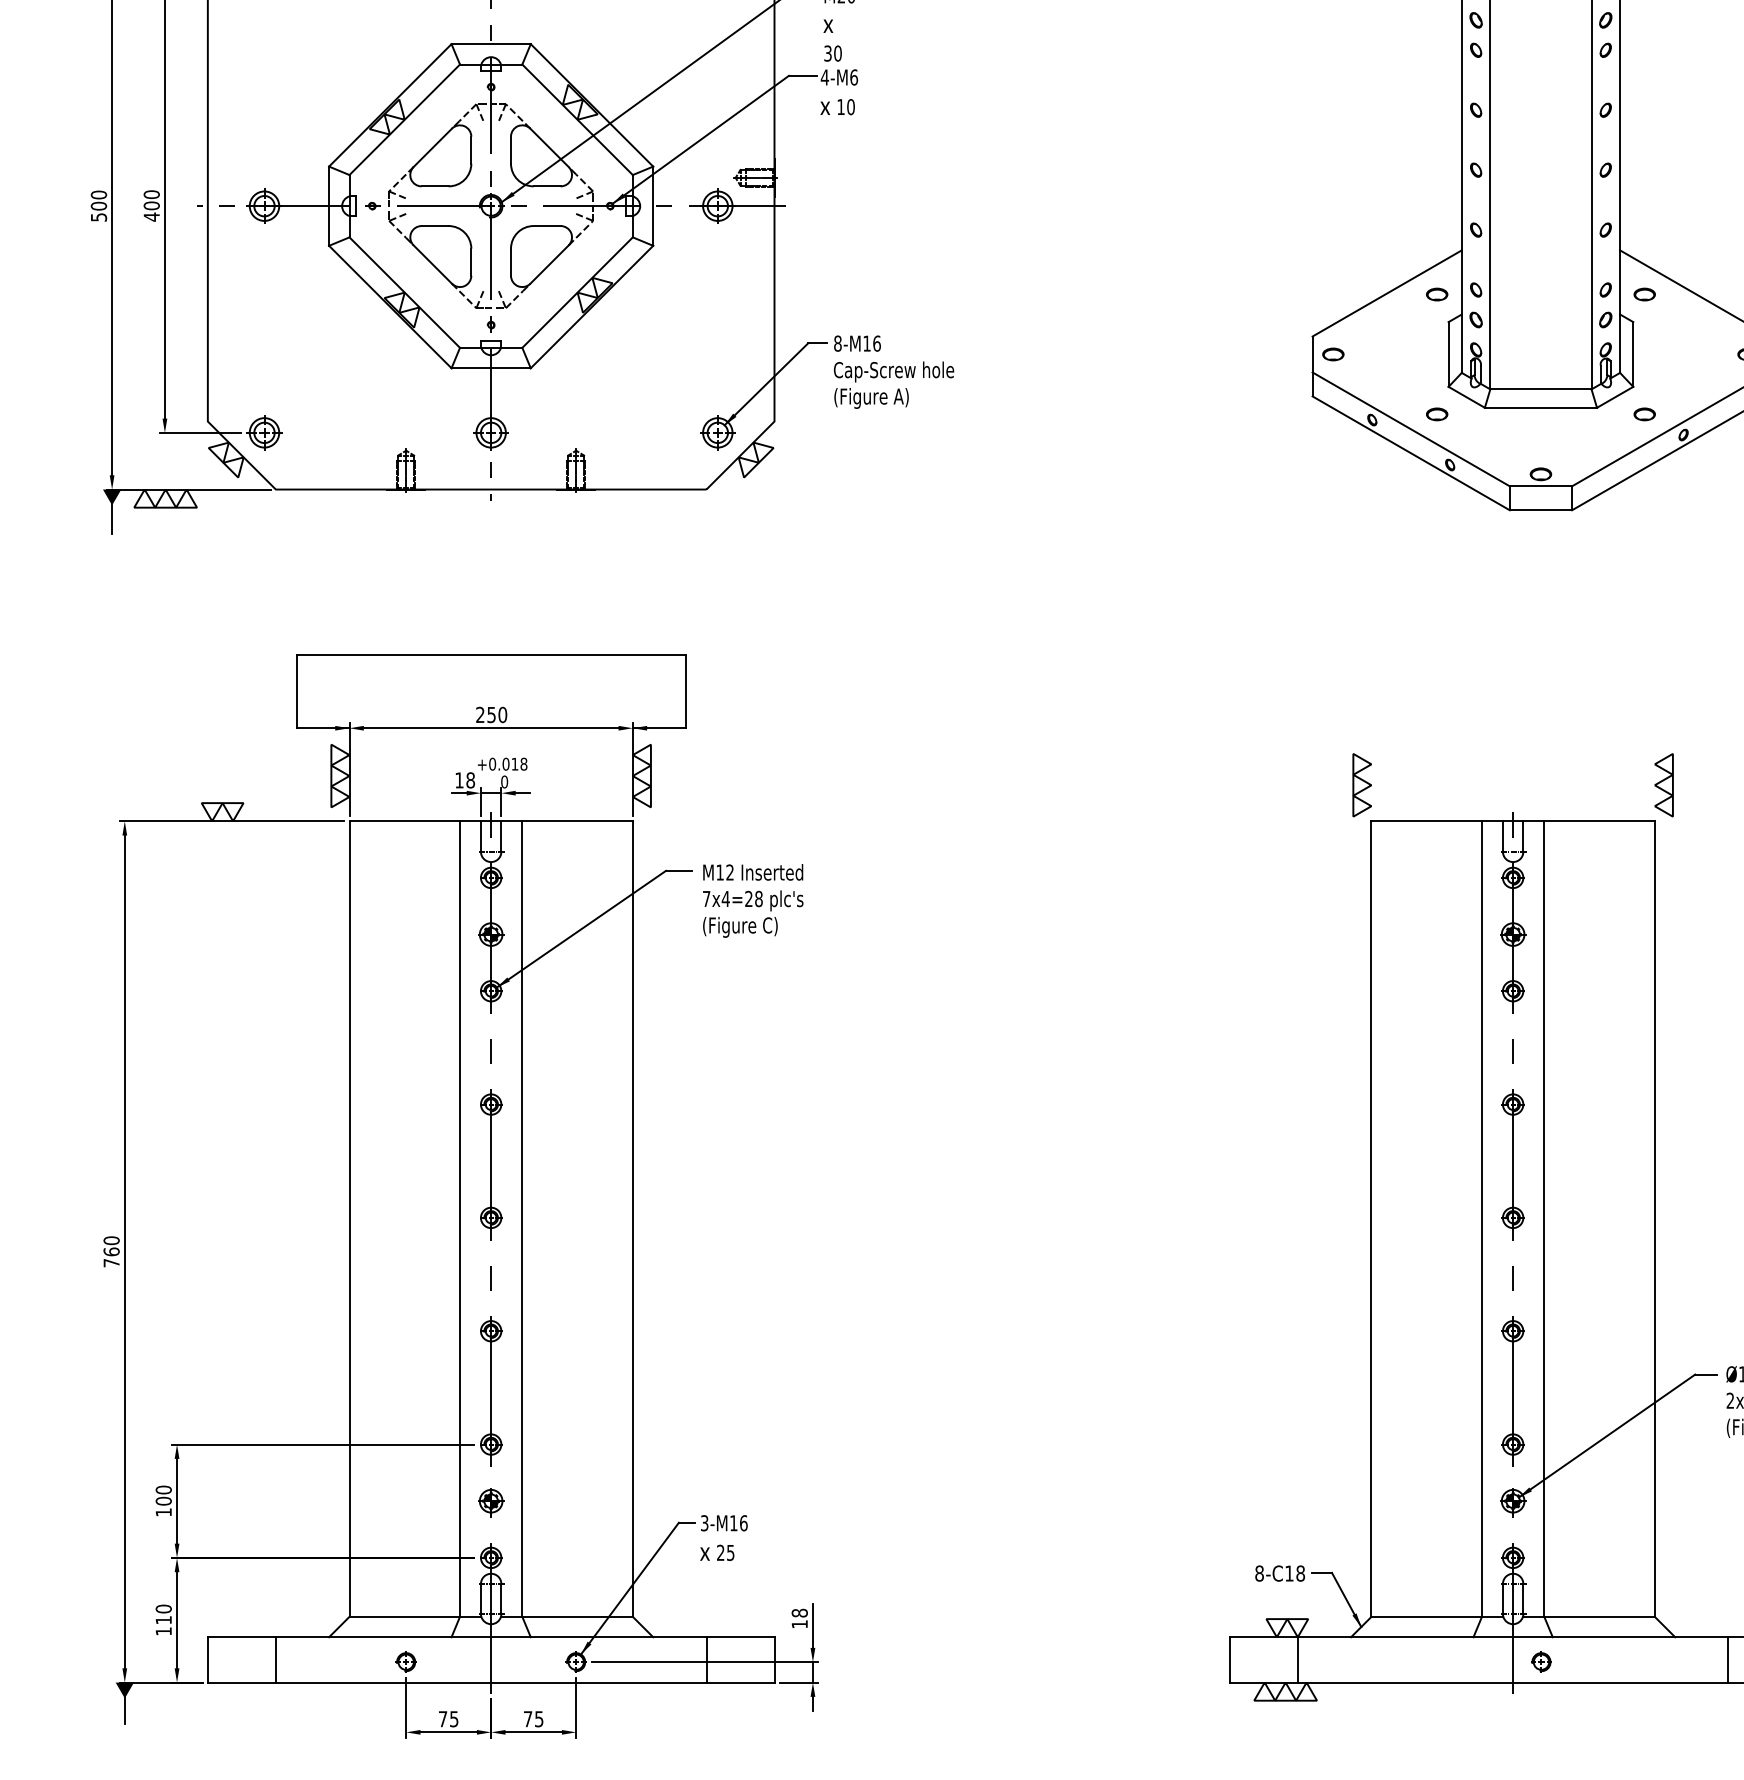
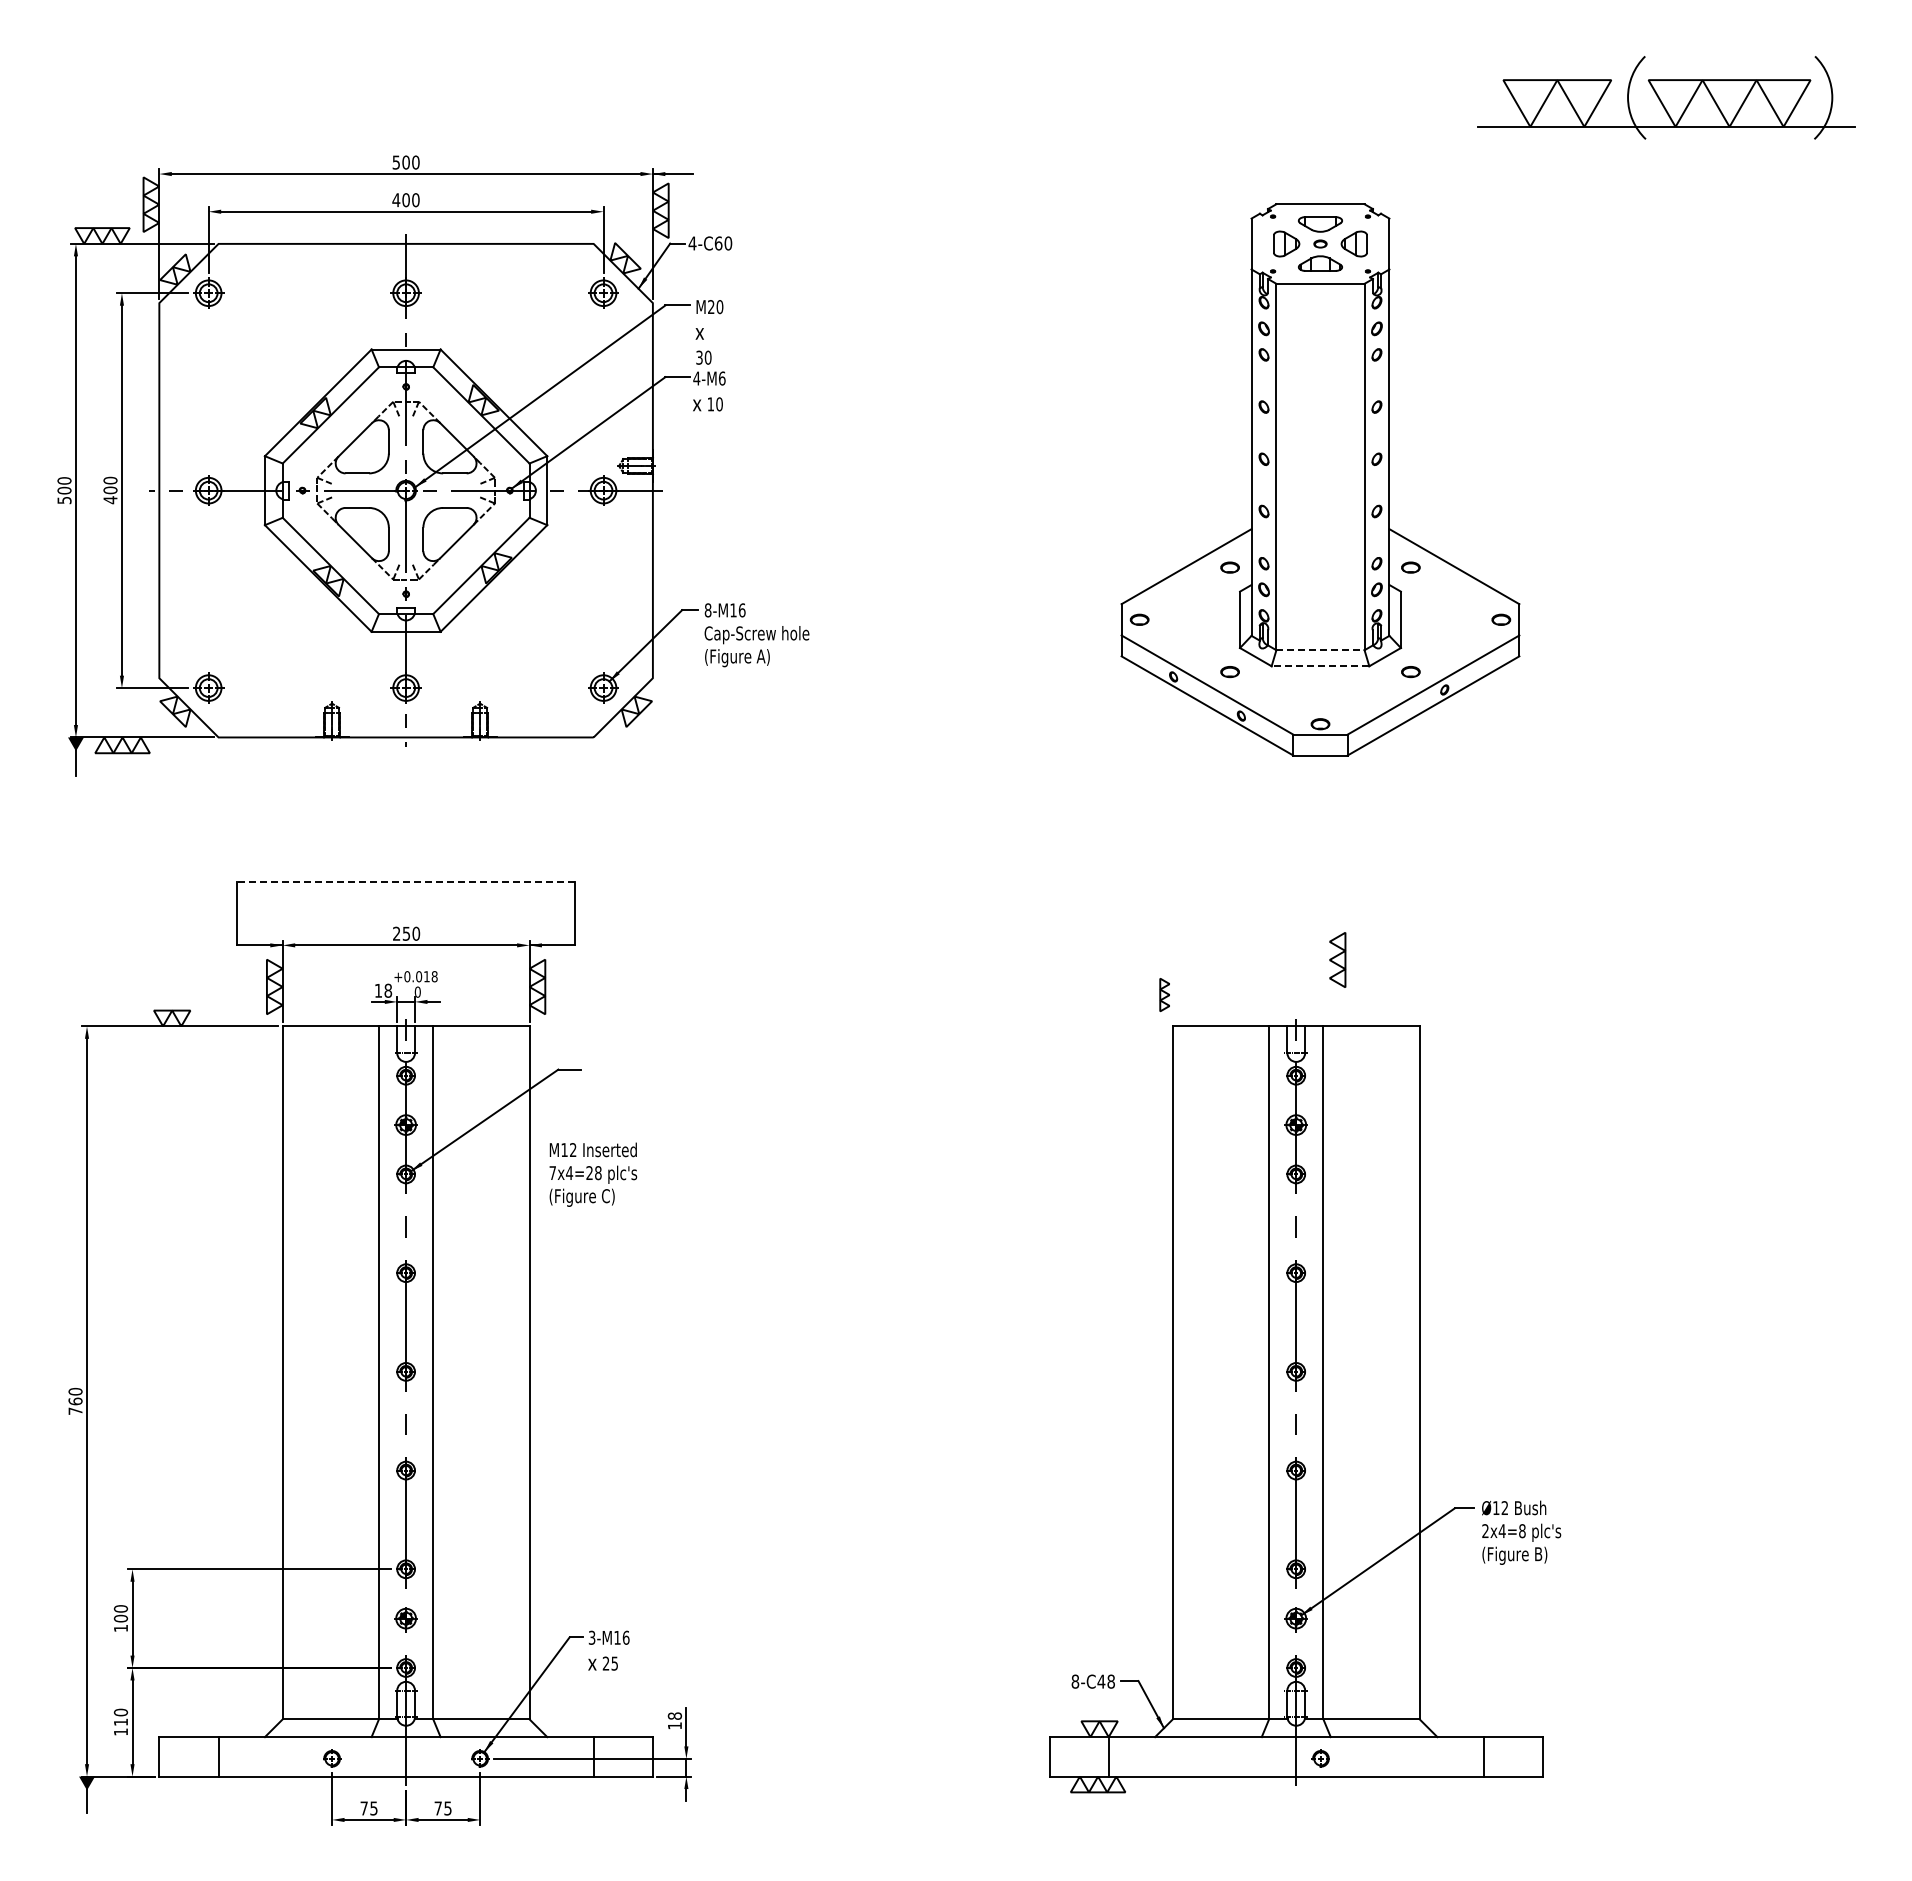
line: (1540, 389) -> (1320, 650), solid -> dashed
line: (1540, 408) -> (1320, 666), solid -> dashed
line: (490, 654) -> (405, 881), solid -> dashed
part: (1361, 784) -> (1164, 994), size x0.6
part: (1663, 784) -> (1337, 959), moved
text: (753, 900) -> (593, 1174), moved
text: (1289, 1573) -> (1101, 1681), 8-C18 -> 8-C48

